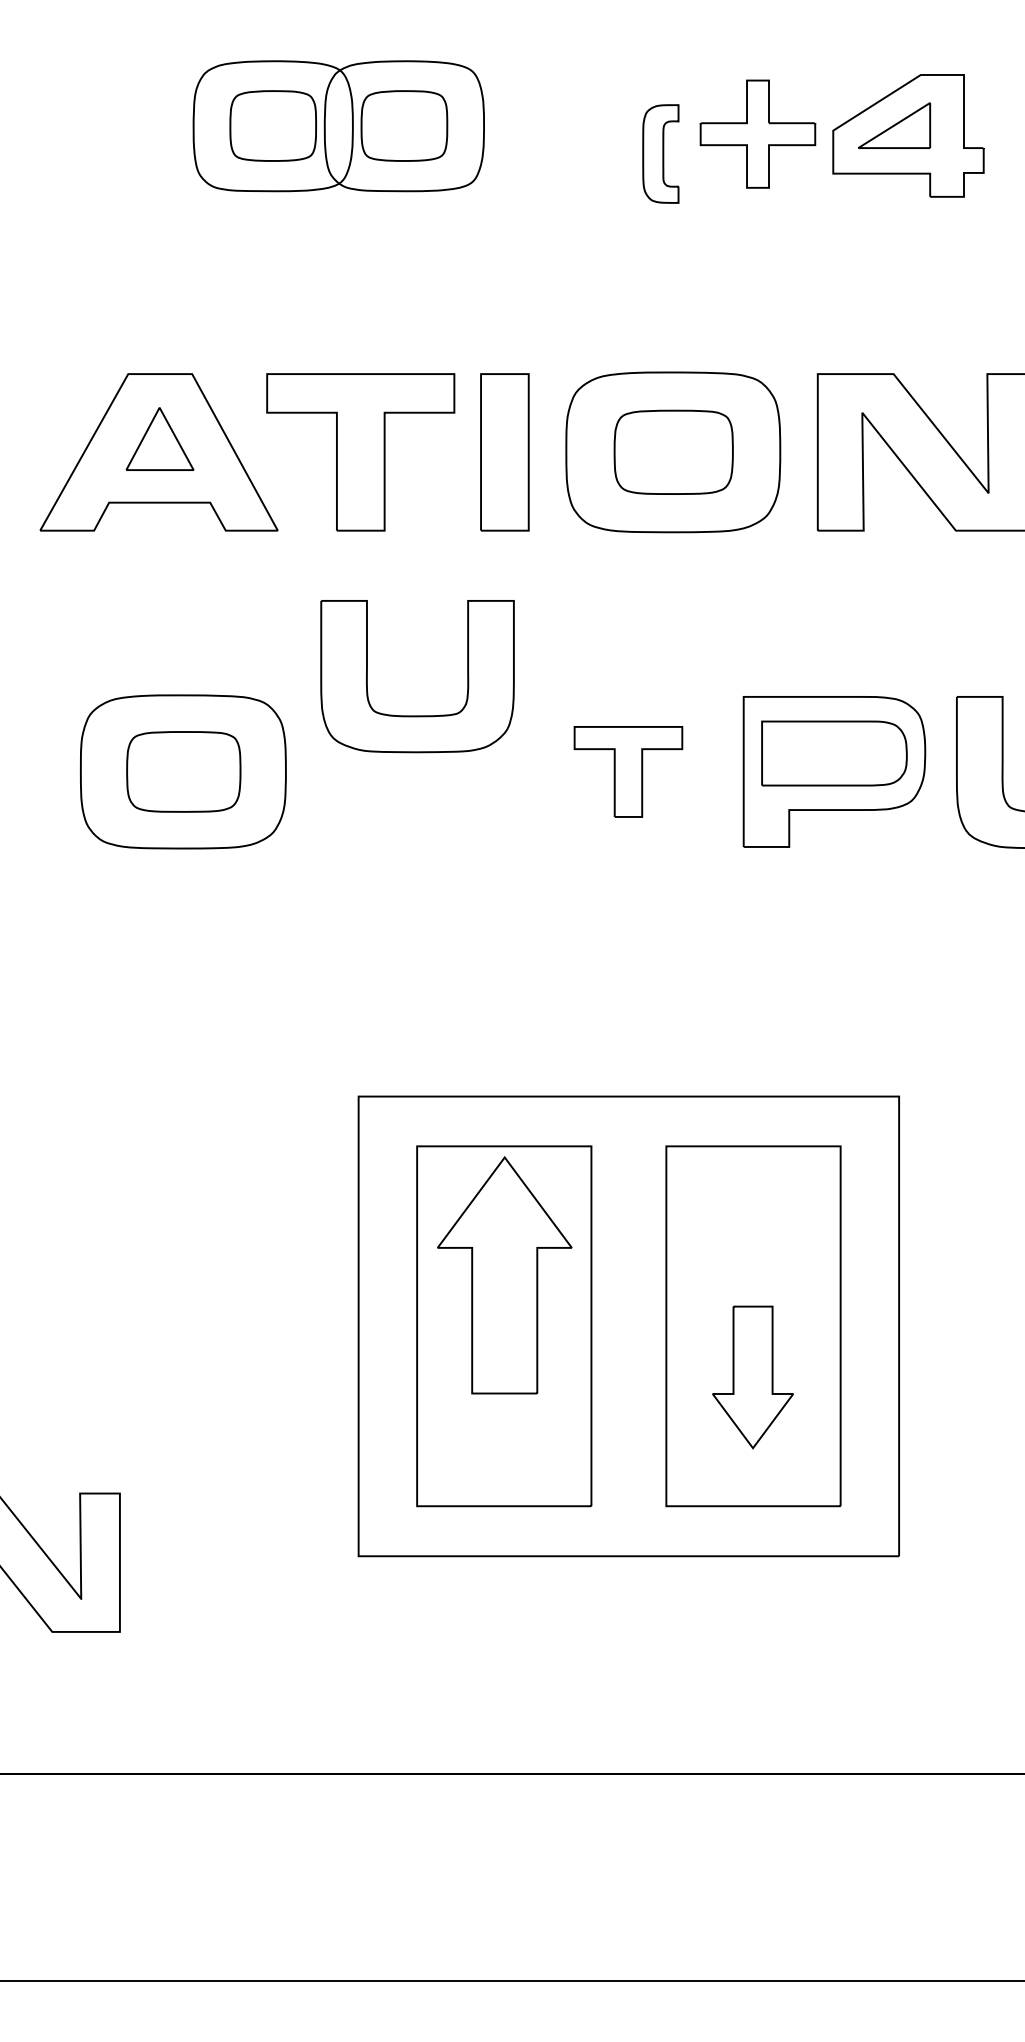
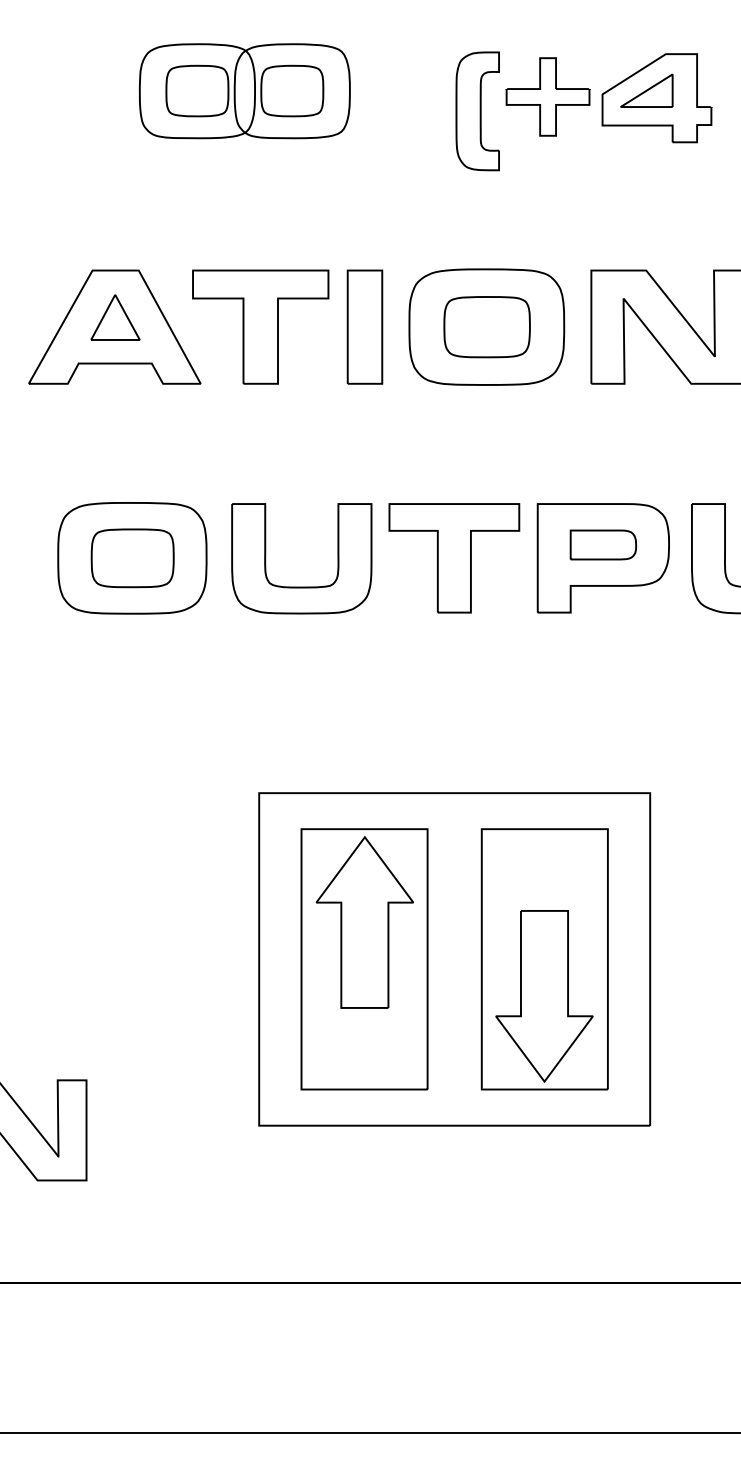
part: (660, 153) -> (477, 110), size x1.67
part: (417, 715) -> (301, 586), moved
part: (834, 753) -> (603, 544), size x0.62
part: (628, 771) -> (454, 558), size x1.67
part: (752, 1377) -> (544, 996), size x1.67

